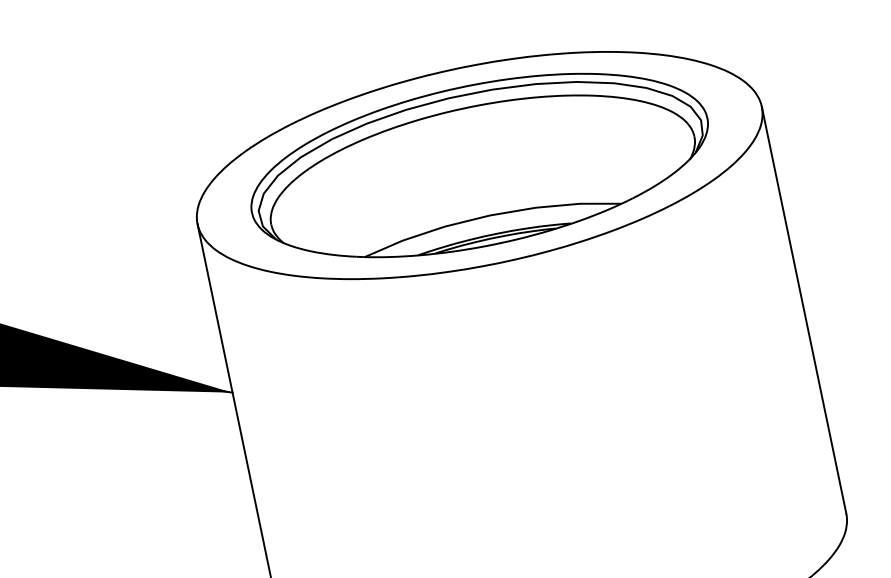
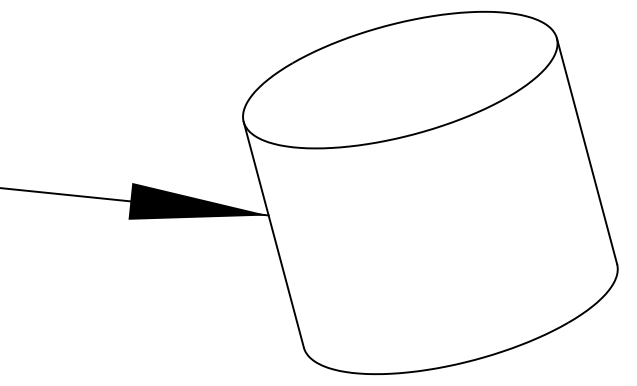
part: (480, 166) -> (400, 80), removed

